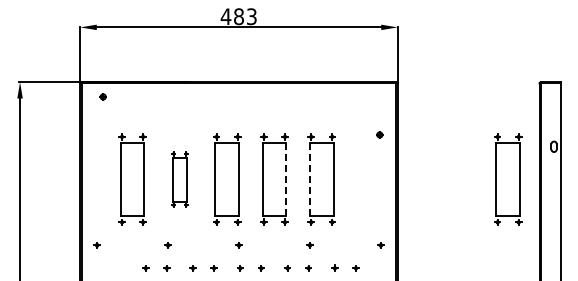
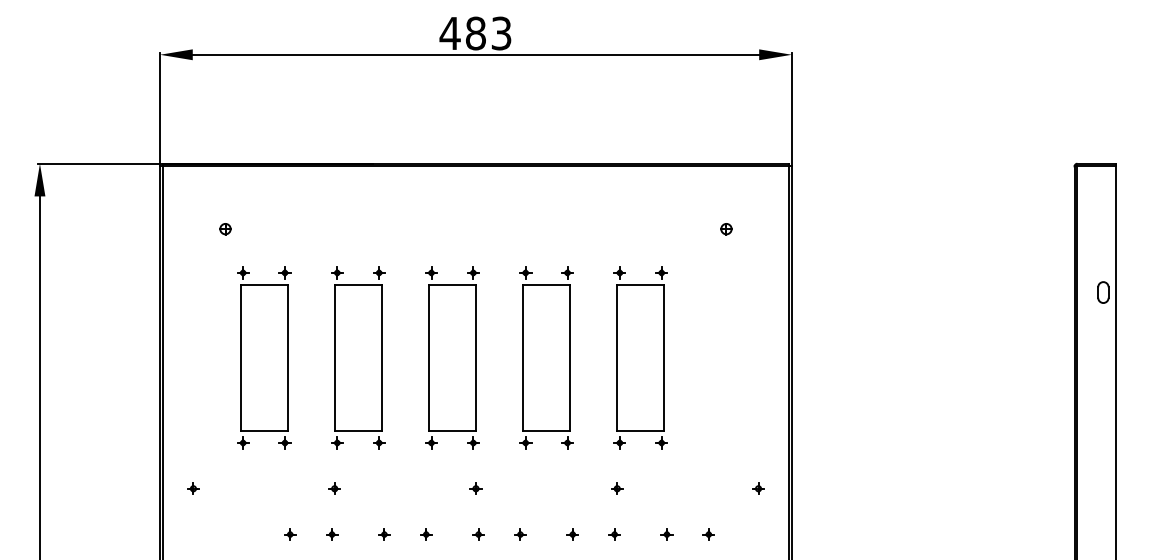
part: (102, 96) -> (224, 228), moved
part: (379, 134) -> (725, 228), moved
part: (179, 179) -> (357, 357), size x1.67
line: (286, 179) -> (570, 357), dashed -> solid
line: (309, 179) -> (616, 357), dashed -> solid
part: (508, 179) -> (1012, 357), removed

